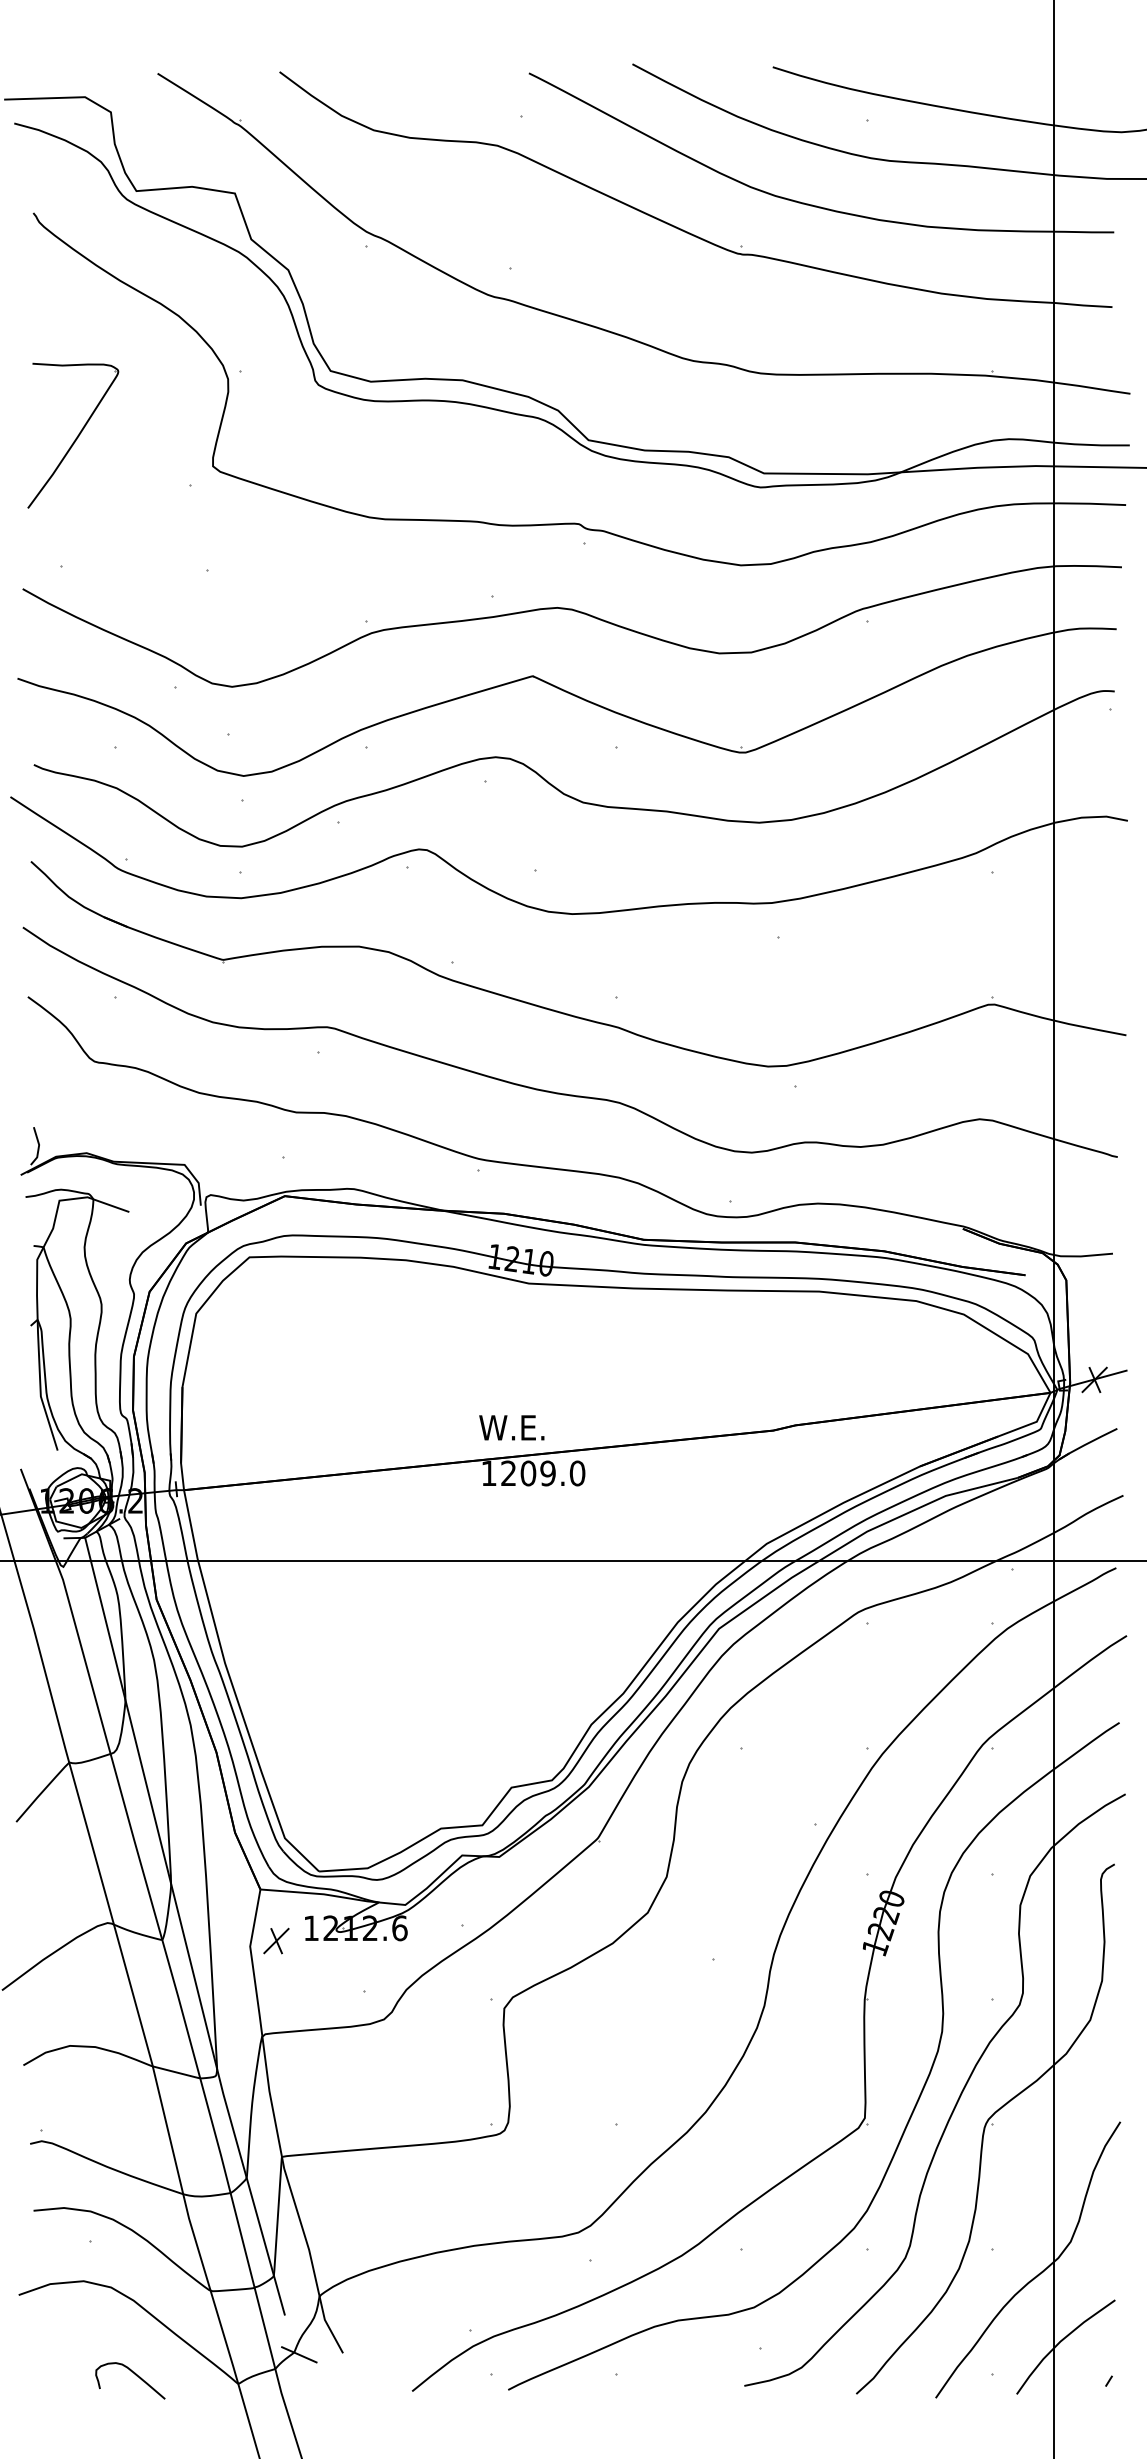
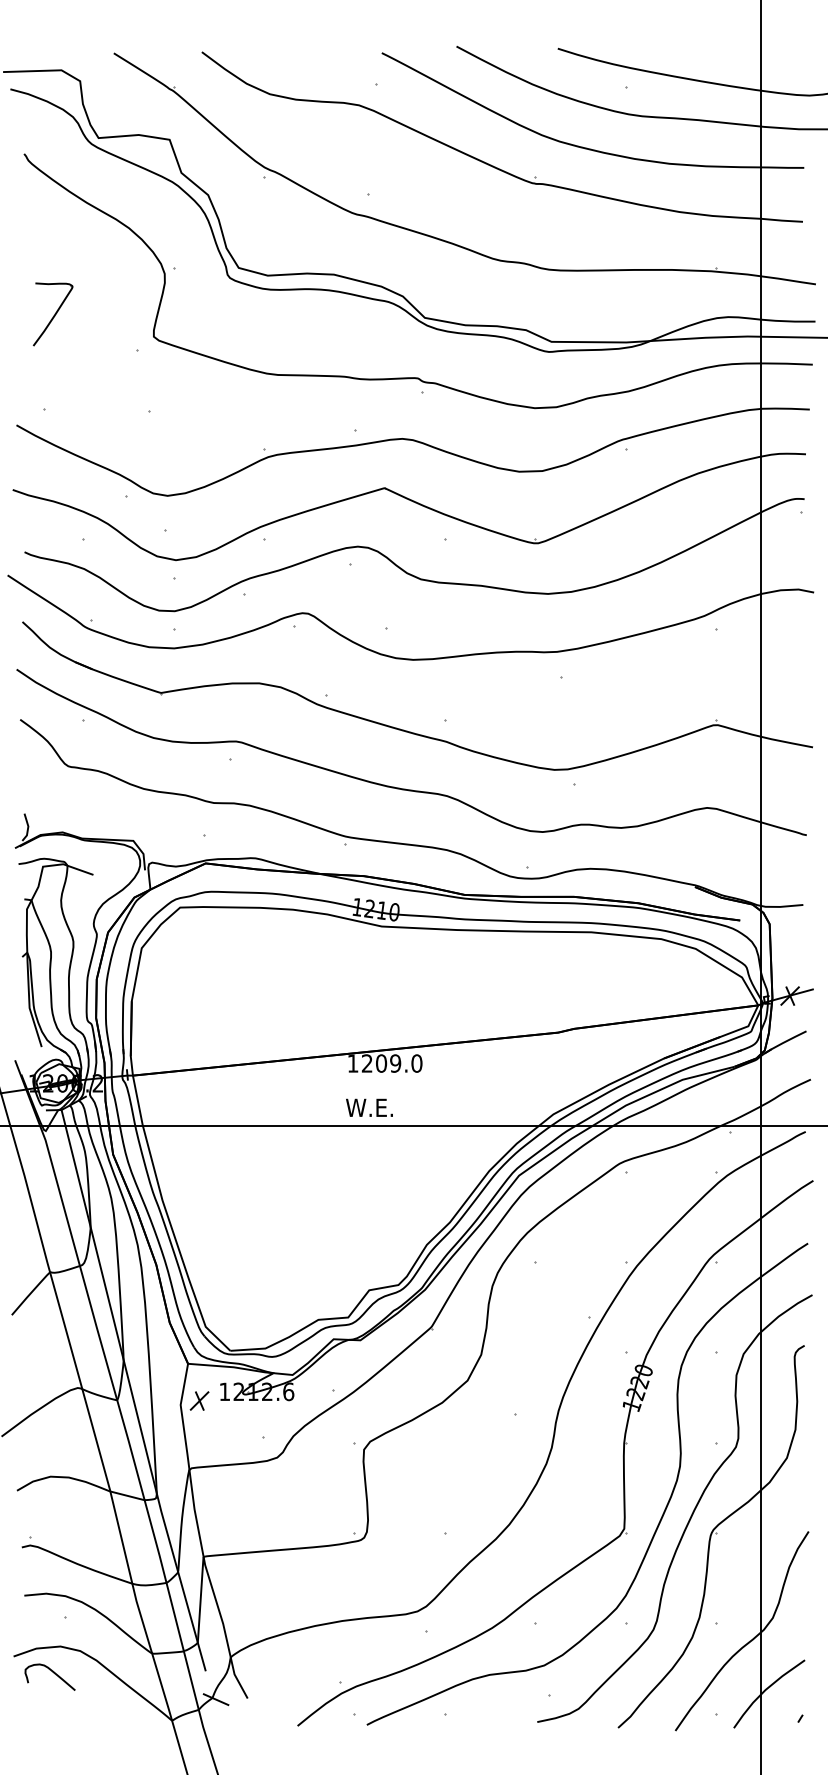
part: (73, 435) -> (53, 314), size x0.6
text: (511, 1427) -> (369, 1107), moved
curve: (135, 2375) -> (53, 1673), moved

